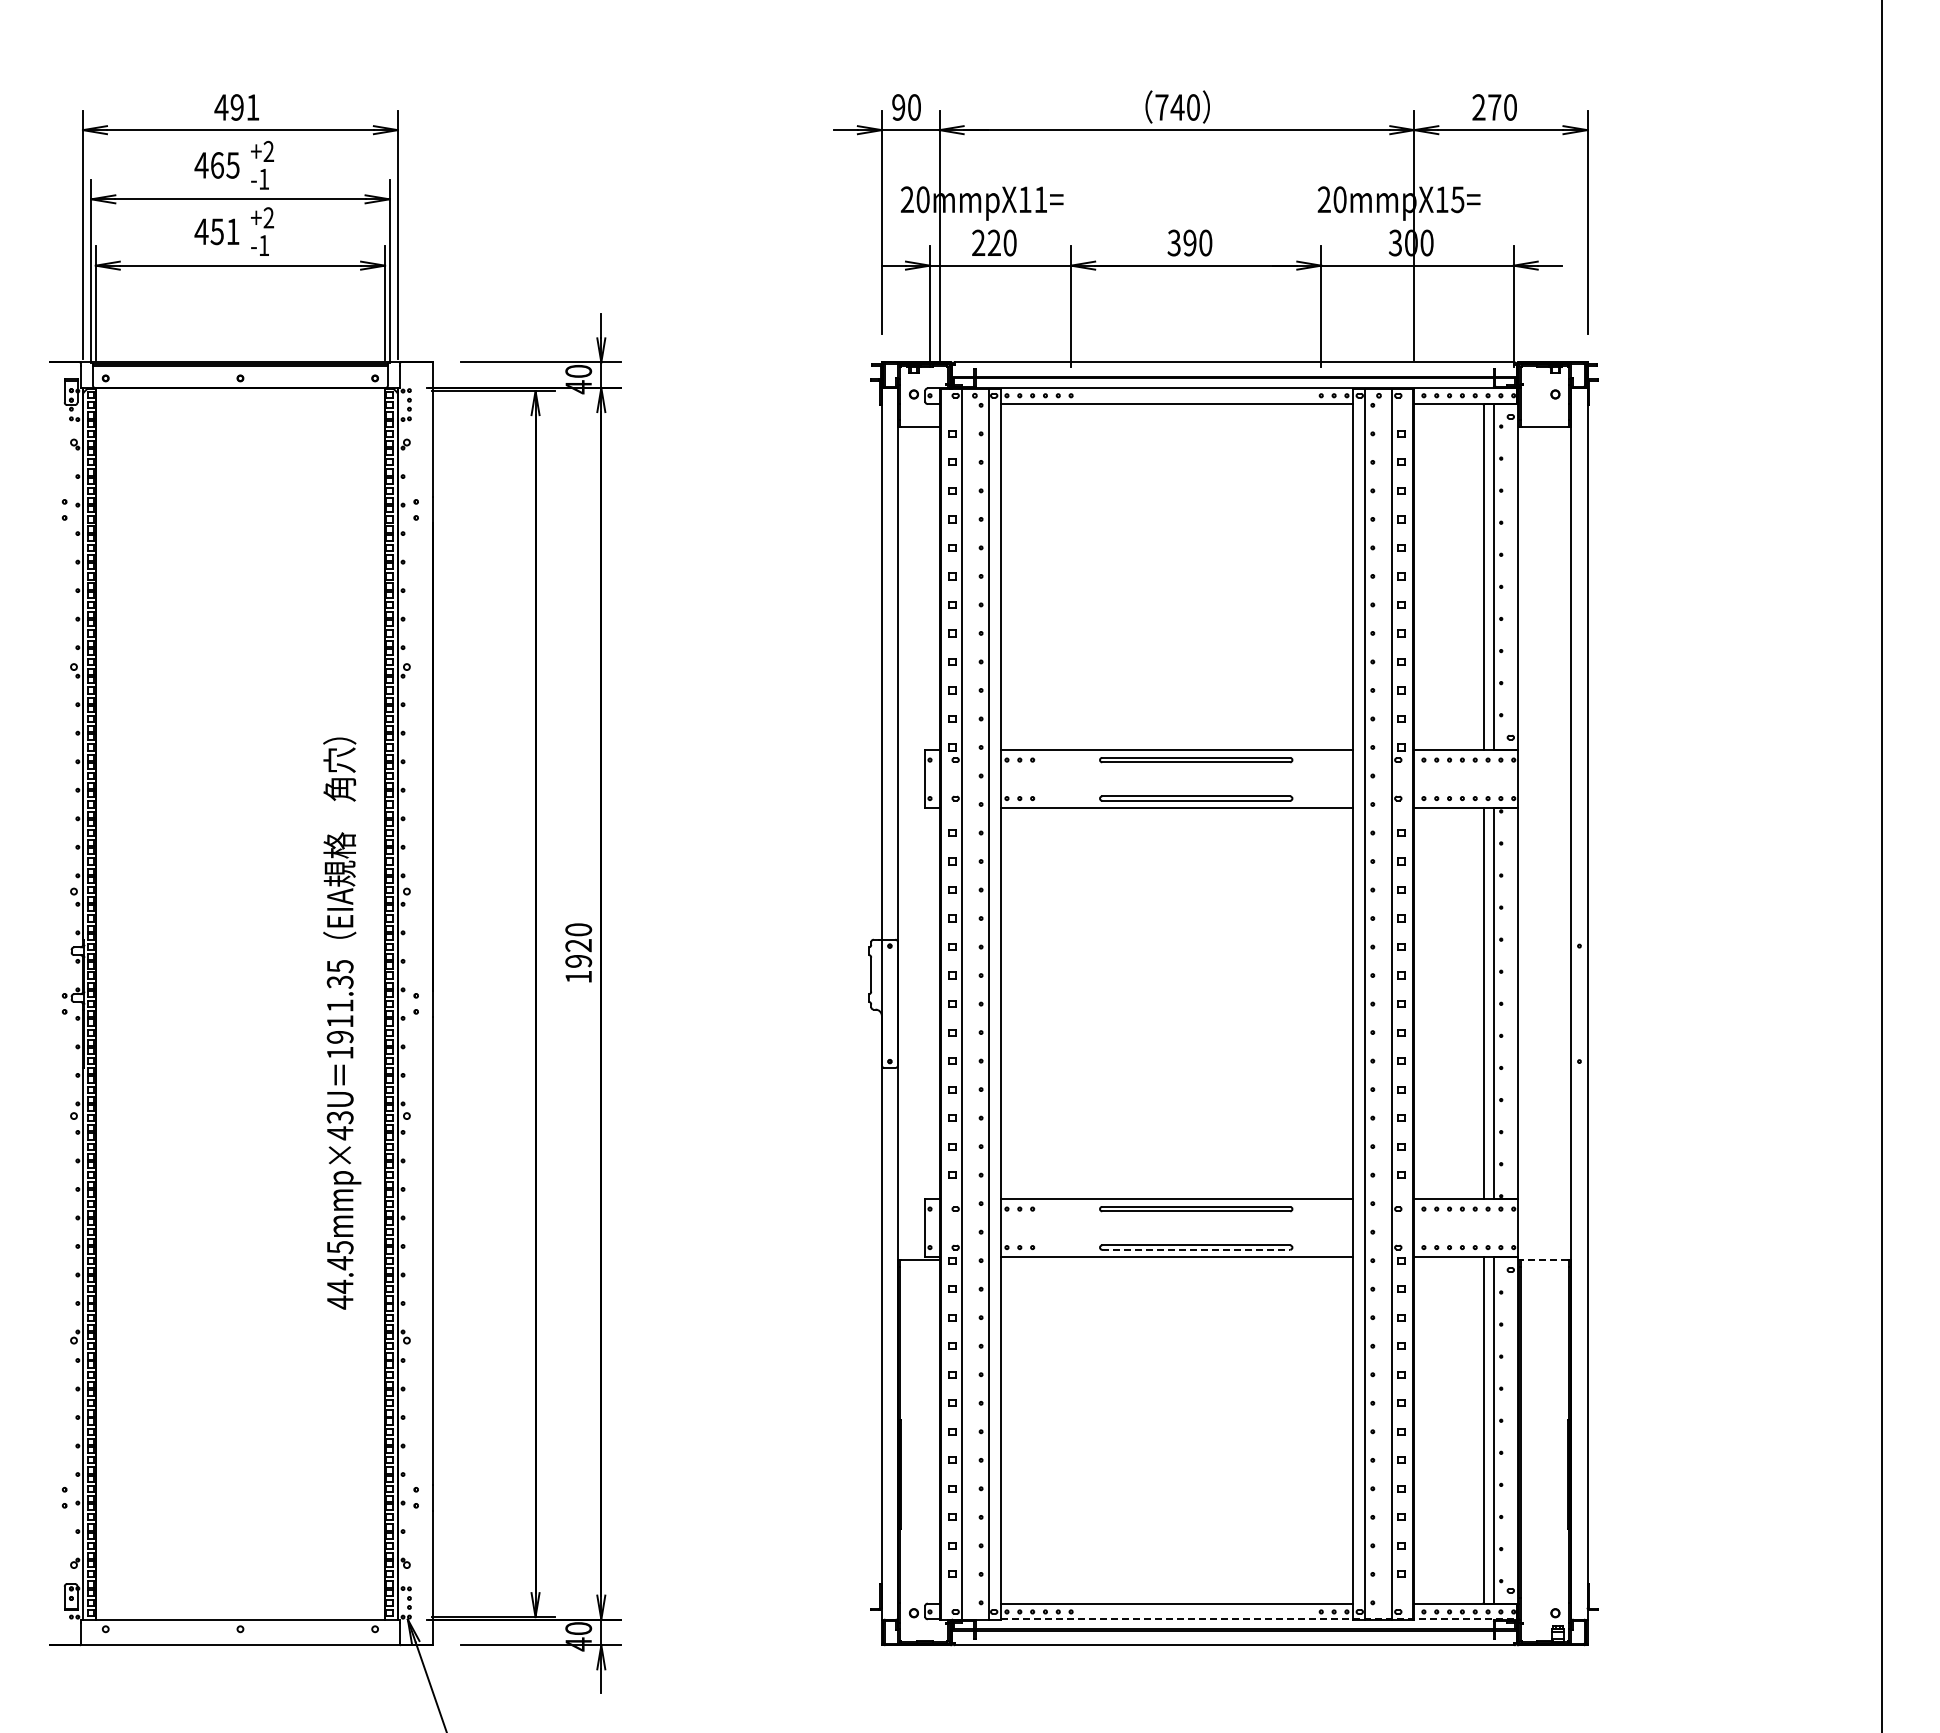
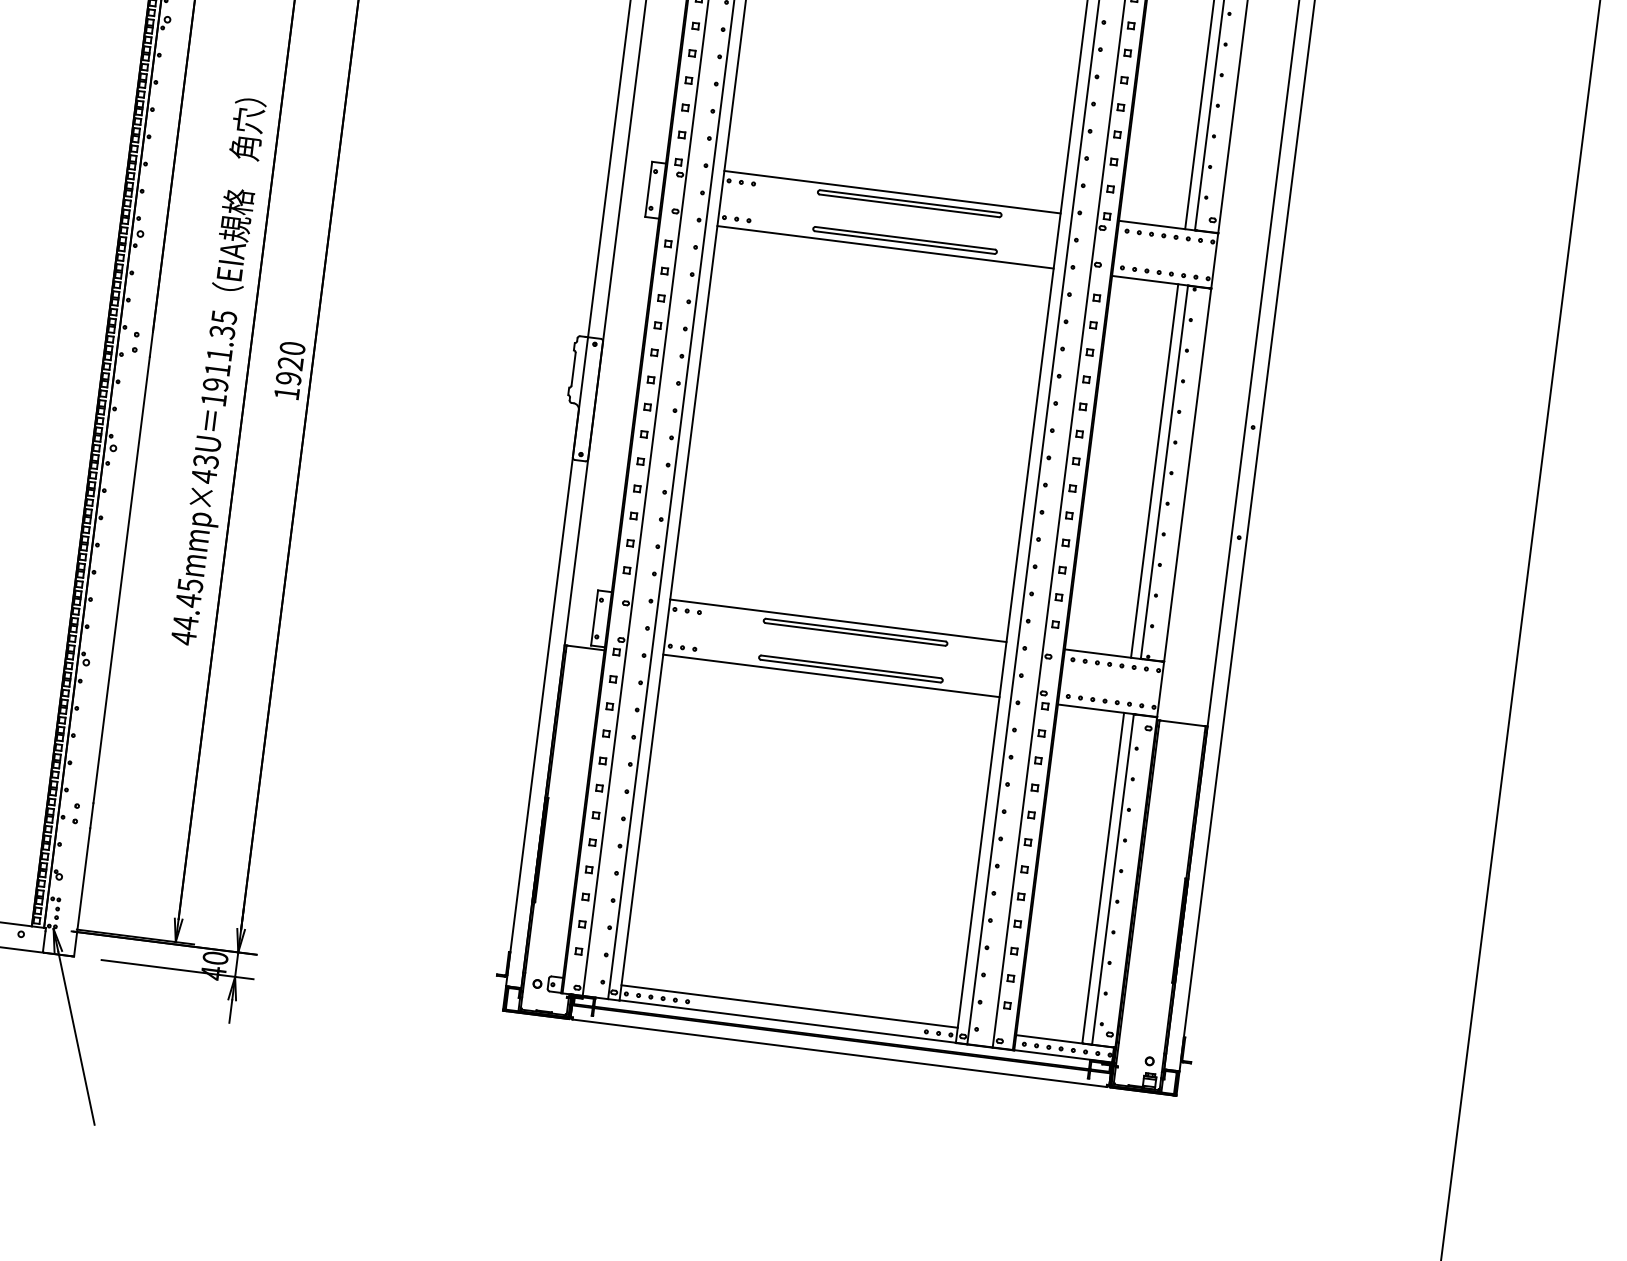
text: (578, 952) -> (289, 370), moved
text: (342, 1023) -> (219, 371), moved
line: (1196, 1249) -> (850, 670), dashed -> solid
line: (1544, 1260) -> (1181, 723), dashed -> solid
line: (1259, 1619) -> (866, 1031), dashed -> solid

